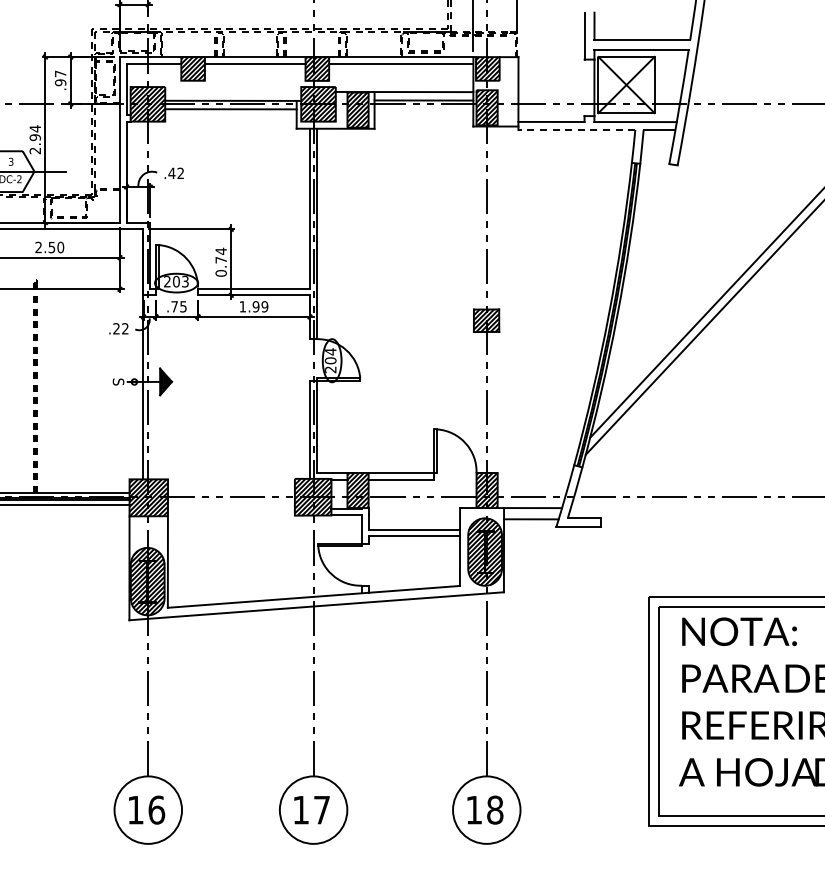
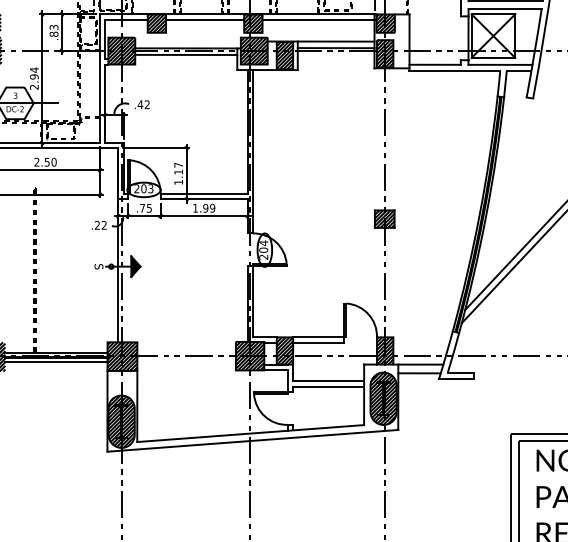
text: (60, 78) -> (53, 31), .97 -> .83
line: (576, 130) -> (454, 71), dashed -> solid
text: (220, 261) -> (178, 173), 0.74 -> 1.17

